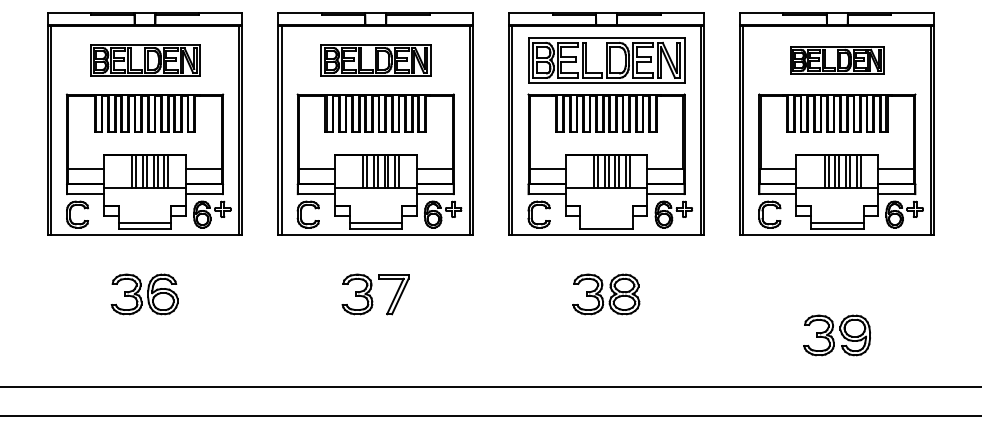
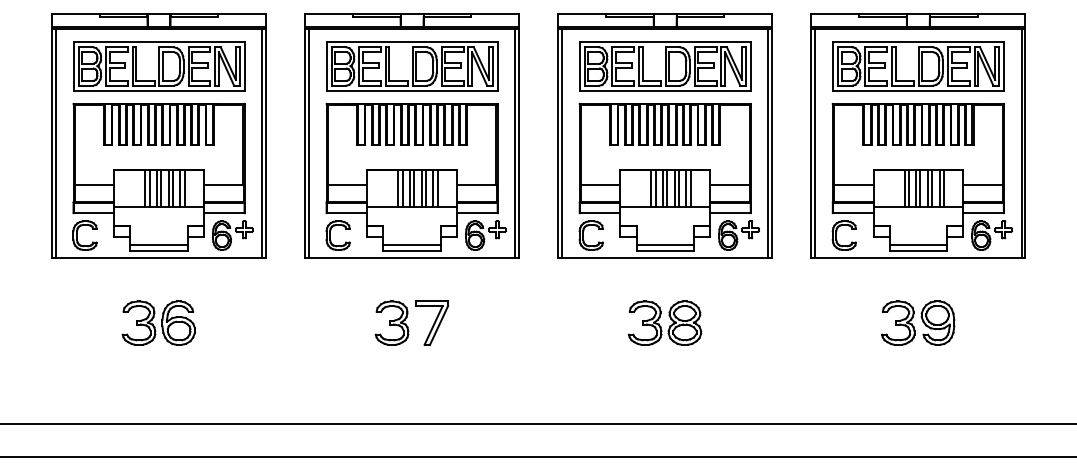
part: (145, 60) -> (159, 66), size x1.43
part: (376, 60) -> (412, 66), size x1.43
part: (837, 60) -> (918, 66), size x1.67
line: (606, 223) -> (665, 245), added
part: (837, 334) -> (918, 322), moved

